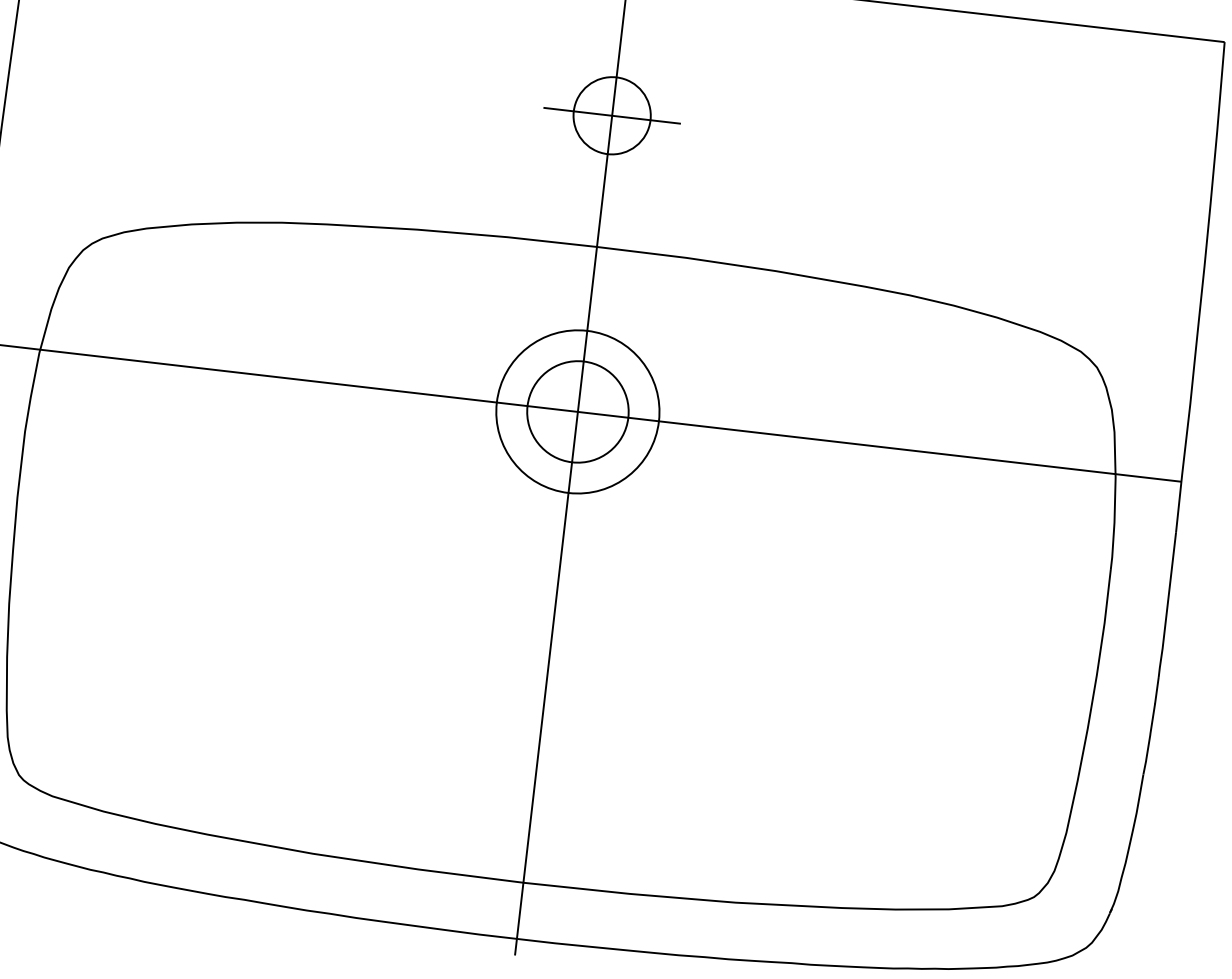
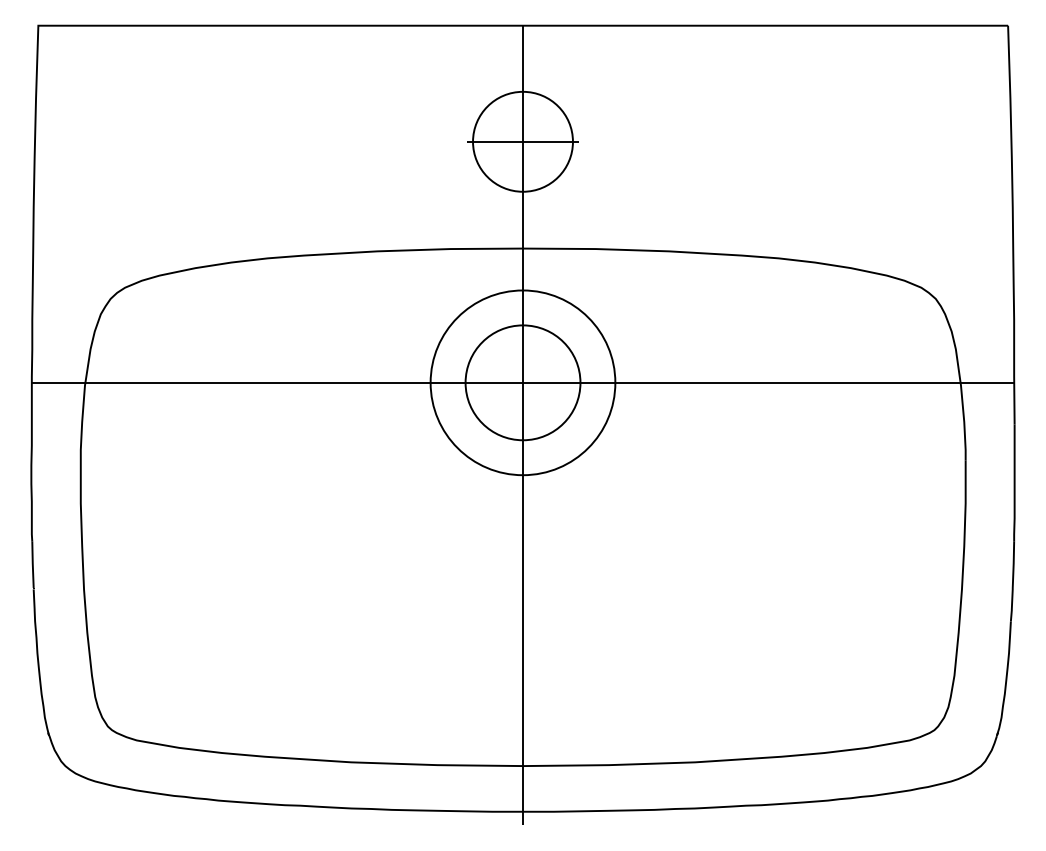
circle: (611, 115) -> (522, 141), size x1.6
circle: (577, 411) -> (522, 382), size x1.4
circle: (578, 411) -> (523, 382), size x1.4

